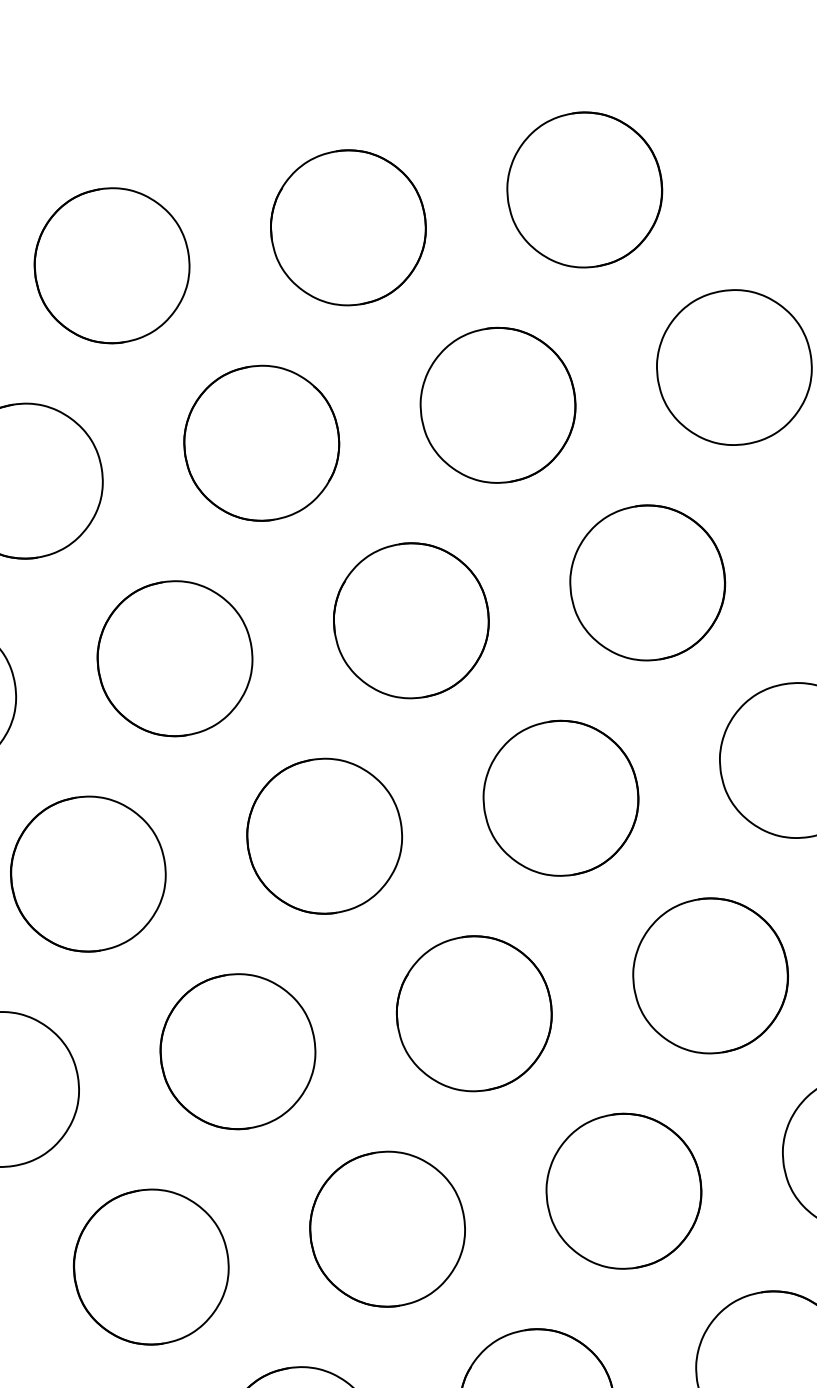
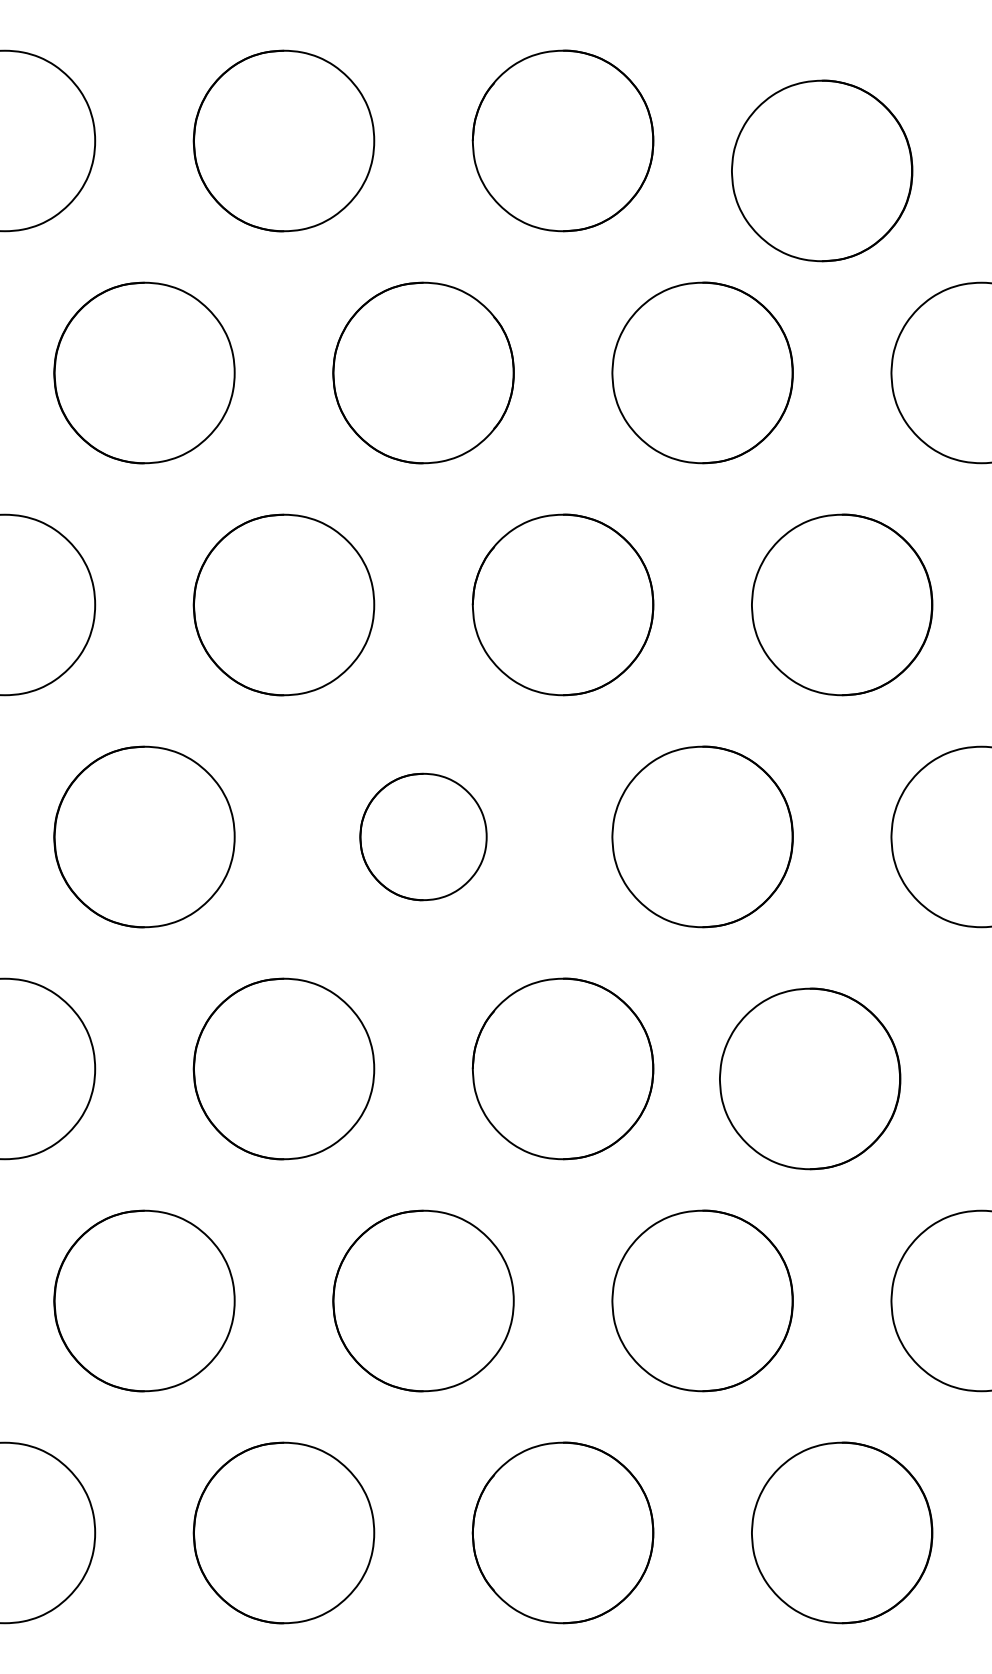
part: (584, 189) -> (822, 170), moved
part: (324, 835) -> (423, 836), size x0.7
part: (710, 975) -> (810, 1078), moved

